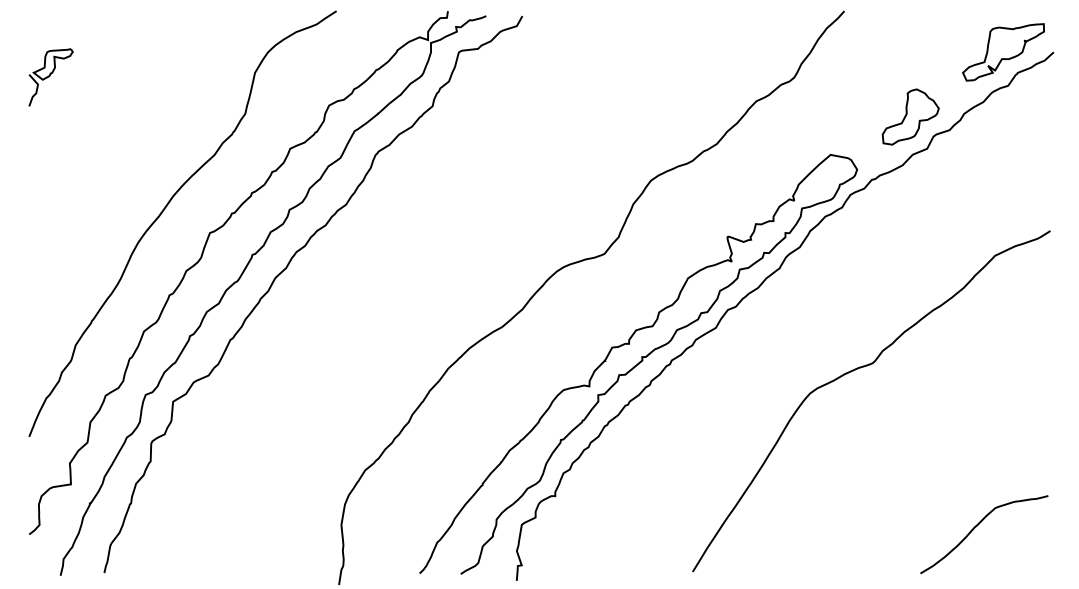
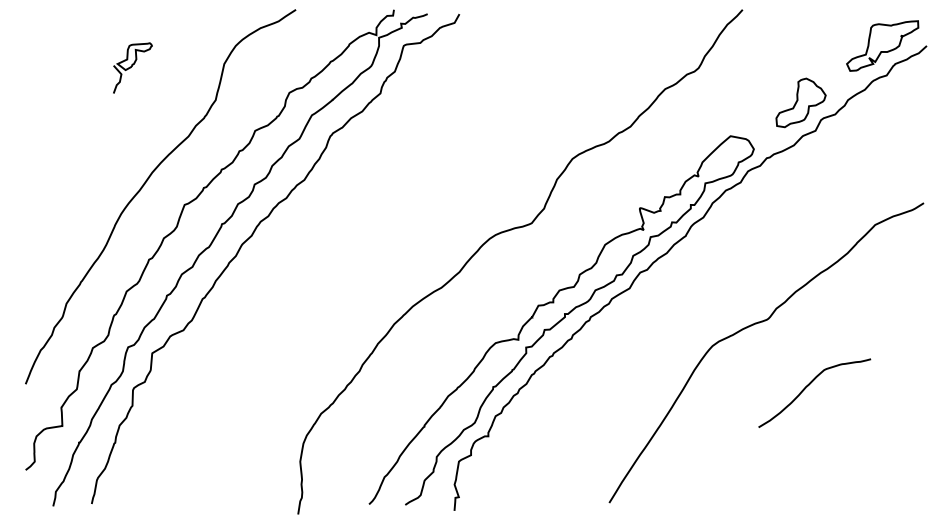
part: (50, 76) -> (132, 67), moved
curve: (977, 526) -> (808, 386), moved

